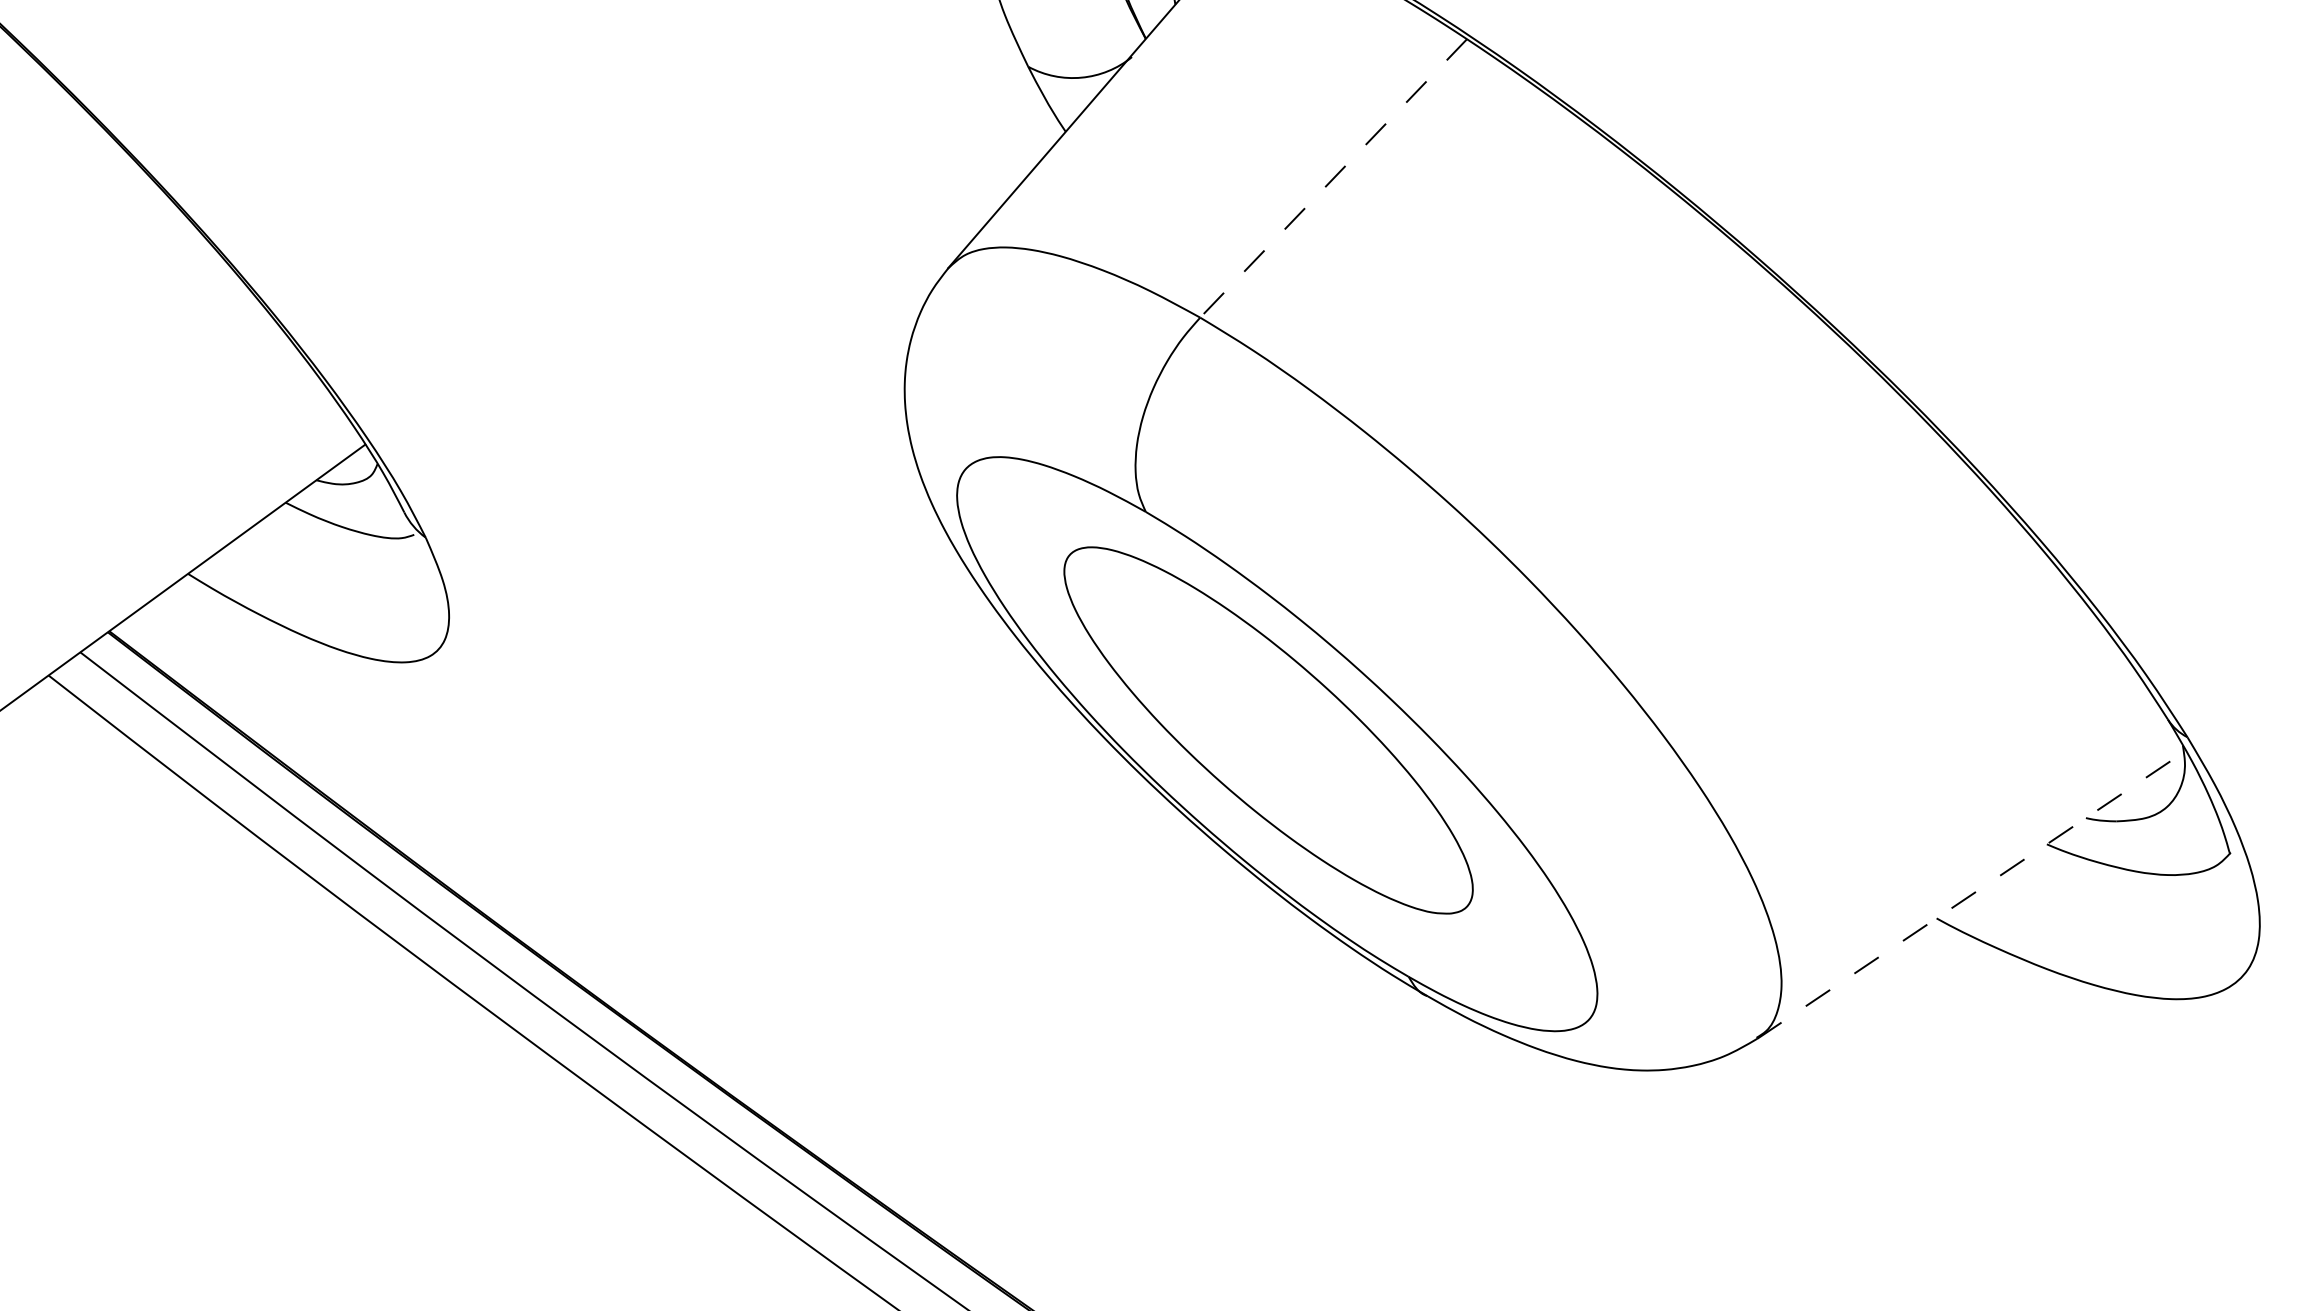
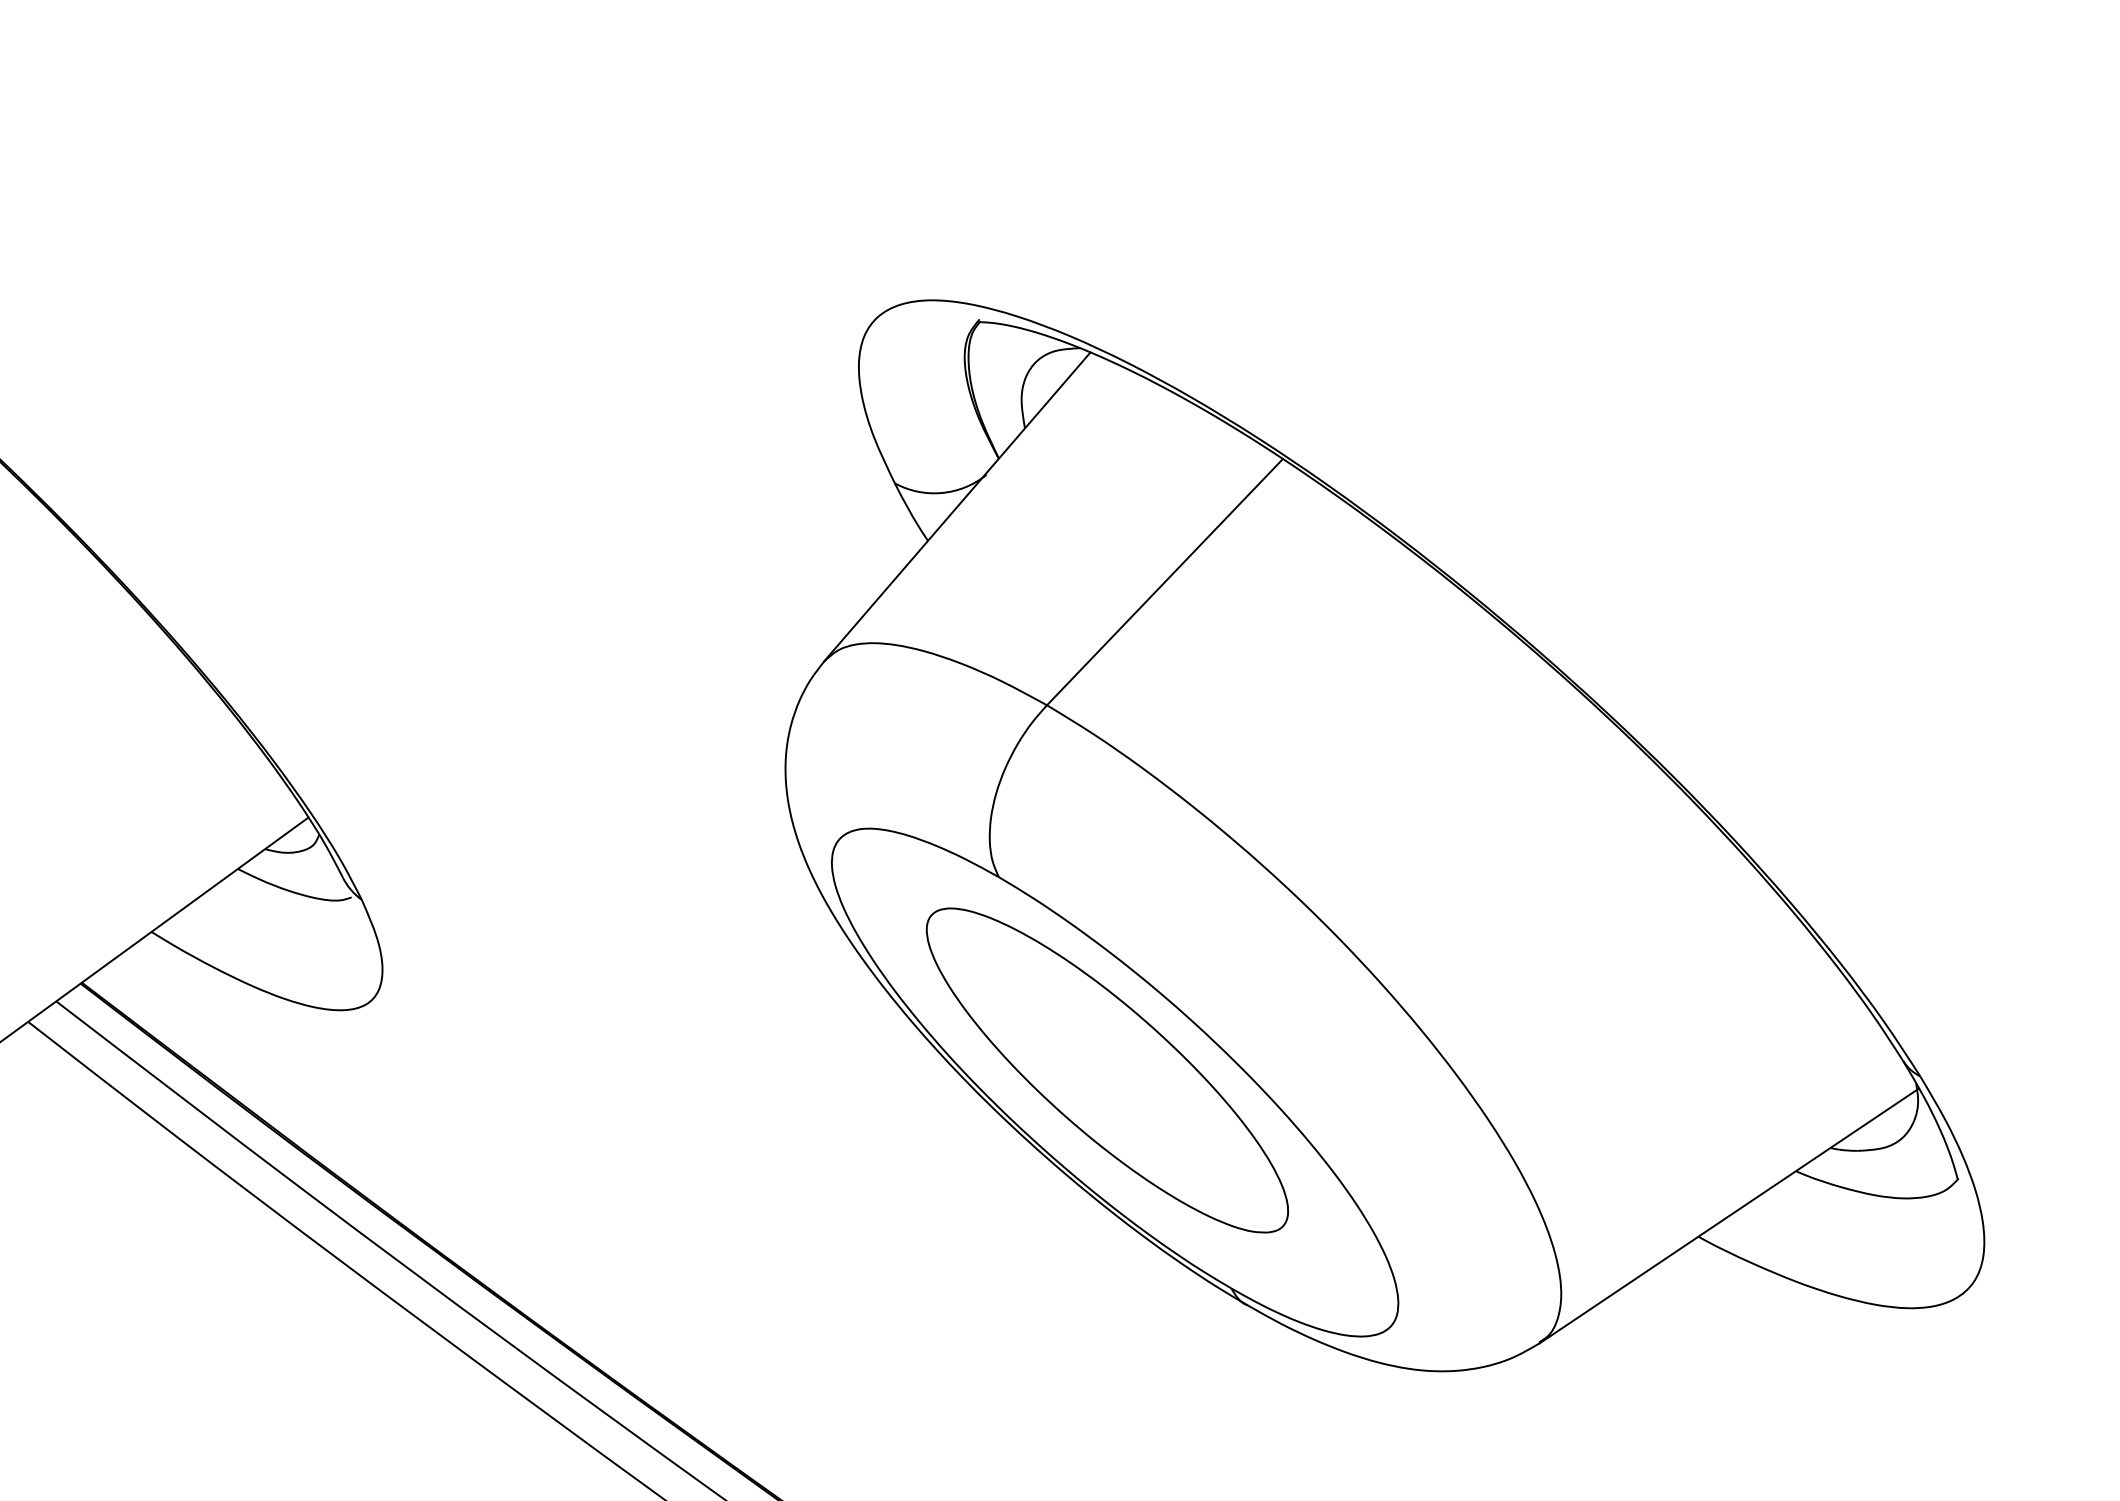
line: (1333, 178) -> (1164, 582), dashed -> solid
line: (1971, 894) -> (1729, 1215), dashed -> solid

